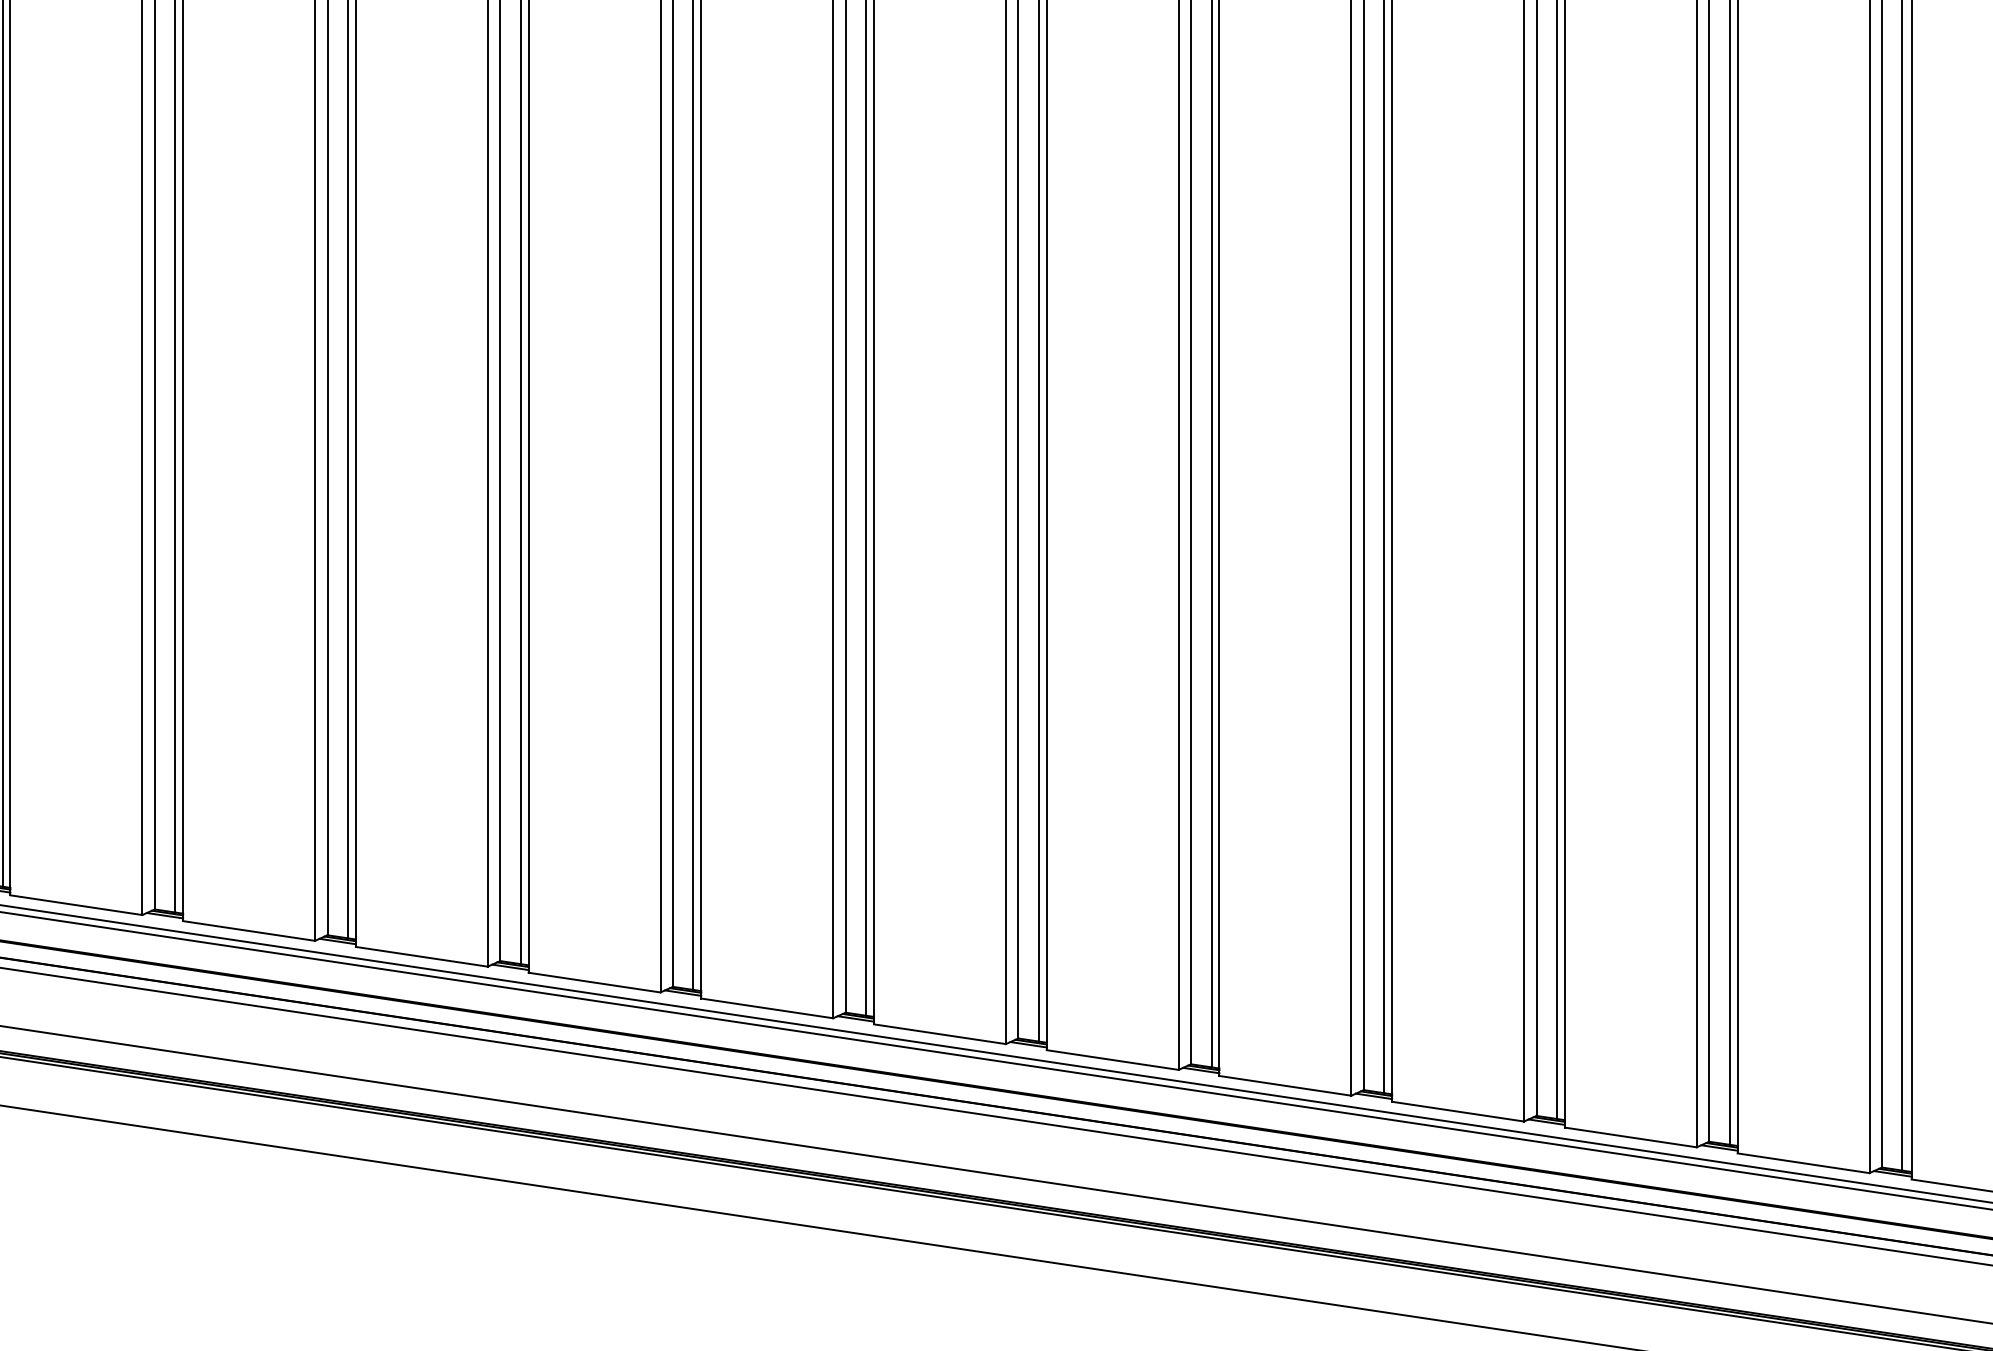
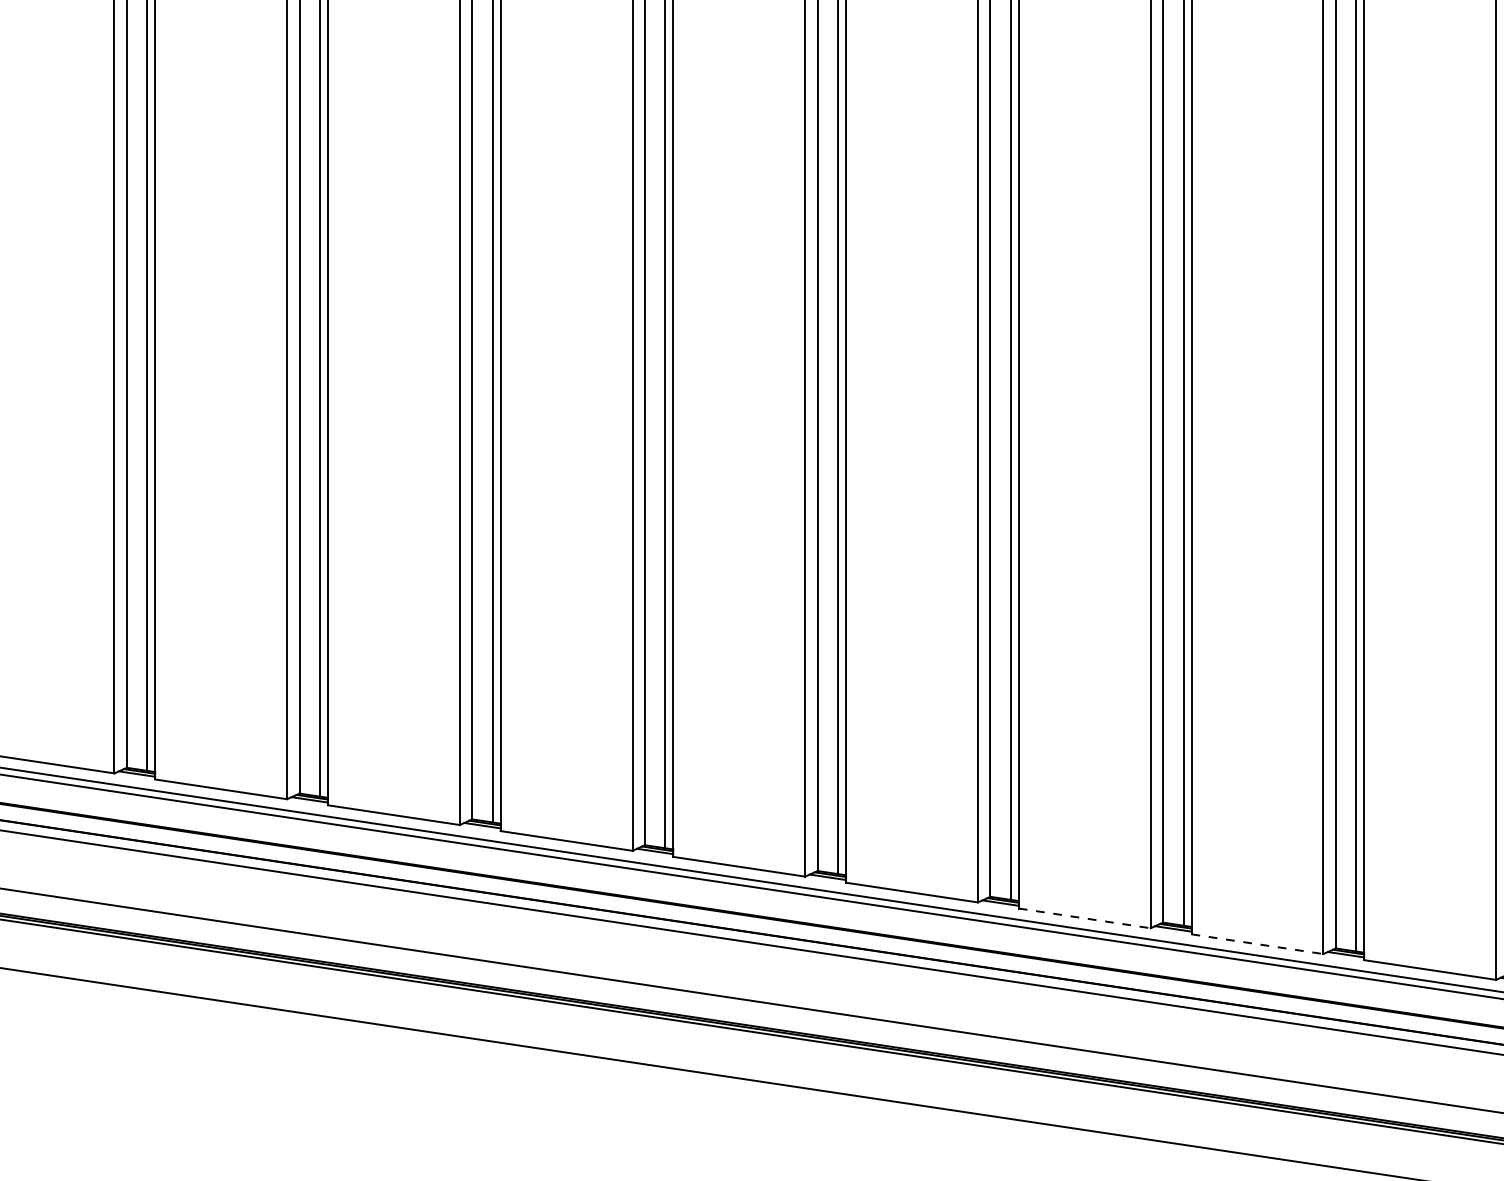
line: (1285, 1085) -> (1084, 918), solid -> dashed
line: (1458, 1111) -> (1257, 944), solid -> dashed

